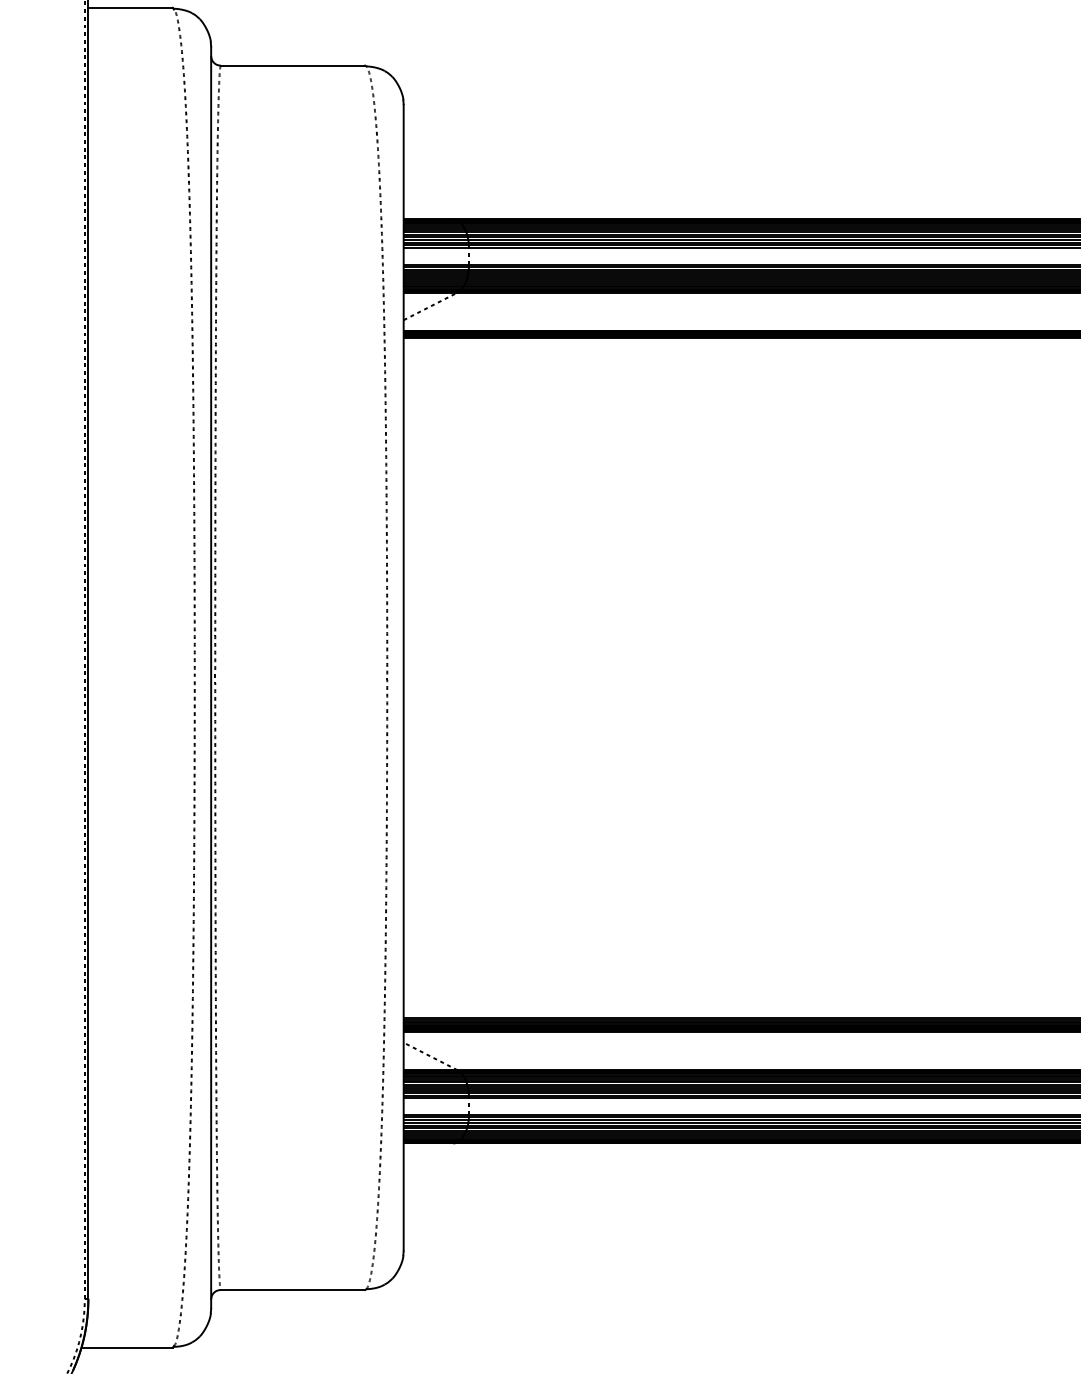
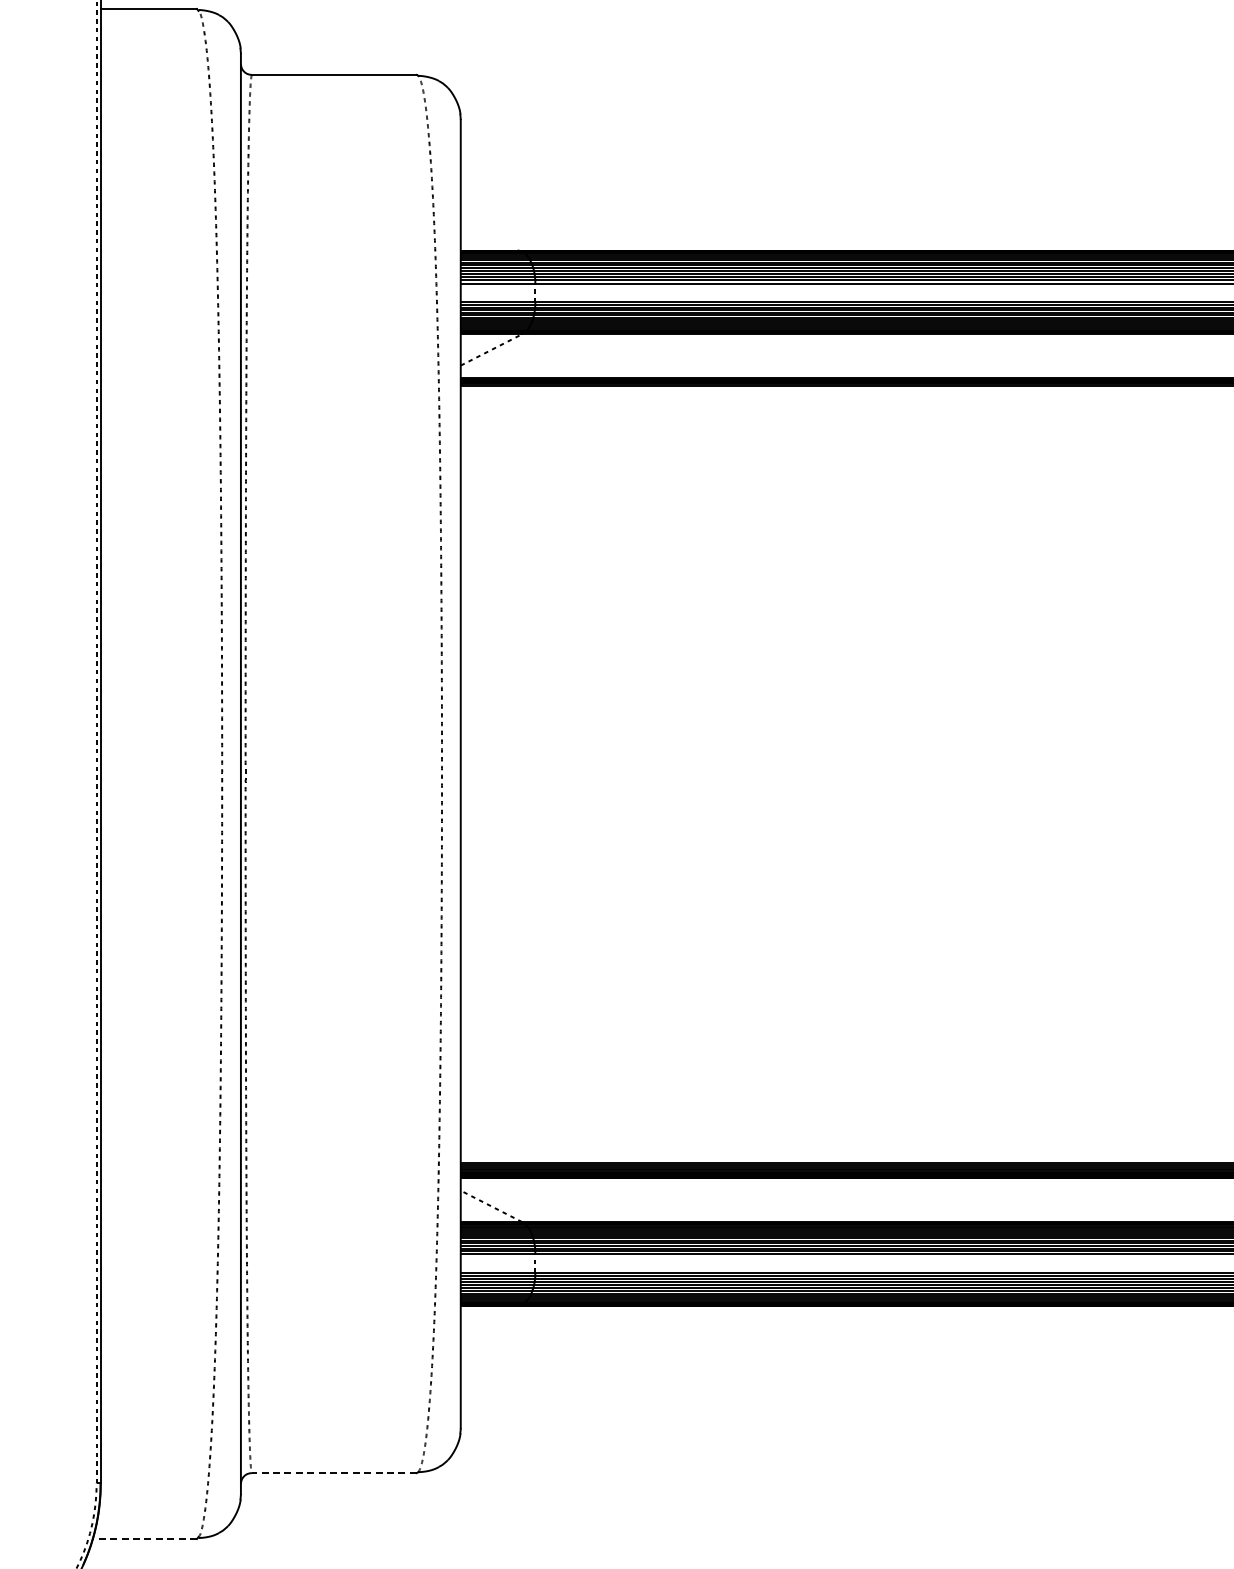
line: (292, 1290) -> (333, 1473), solid -> dashed
line: (126, 1348) -> (144, 1539), solid -> dashed

